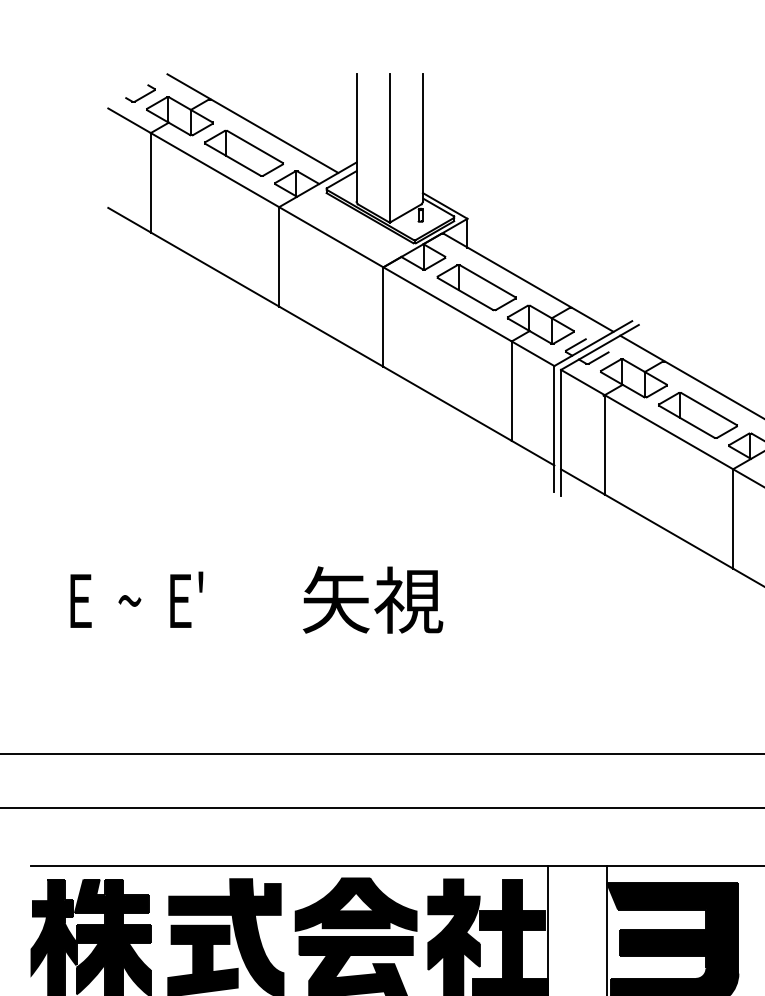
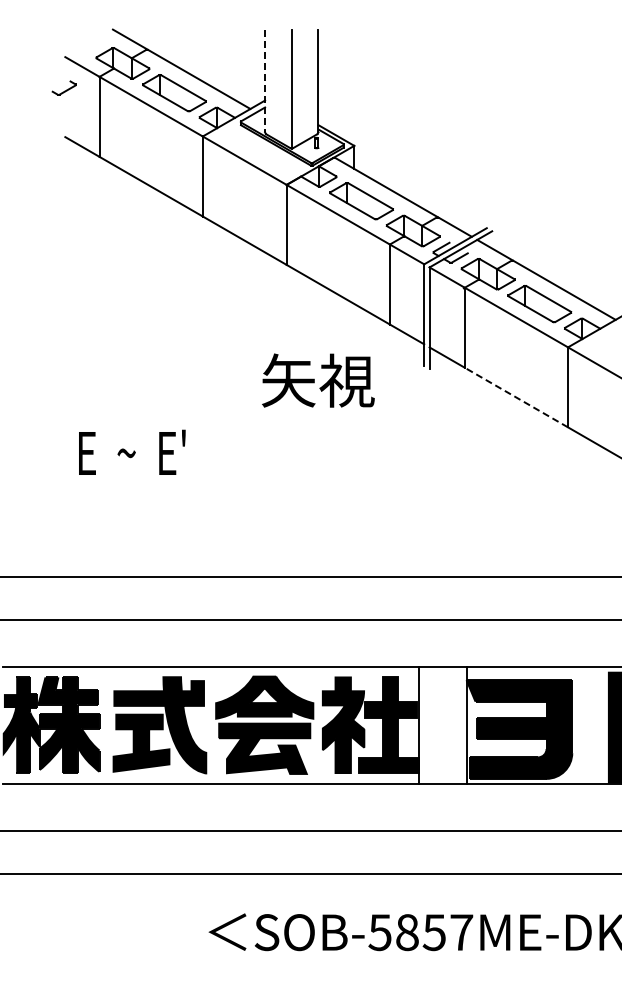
part: (139, 92) -> (63, 87), moved
line: (357, 138) -> (265, 81), solid -> dashed
line: (669, 531) -> (516, 397), solid -> dashed
text: (137, 598) -> (132, 451), moved
text: (373, 599) -> (318, 380), moved

